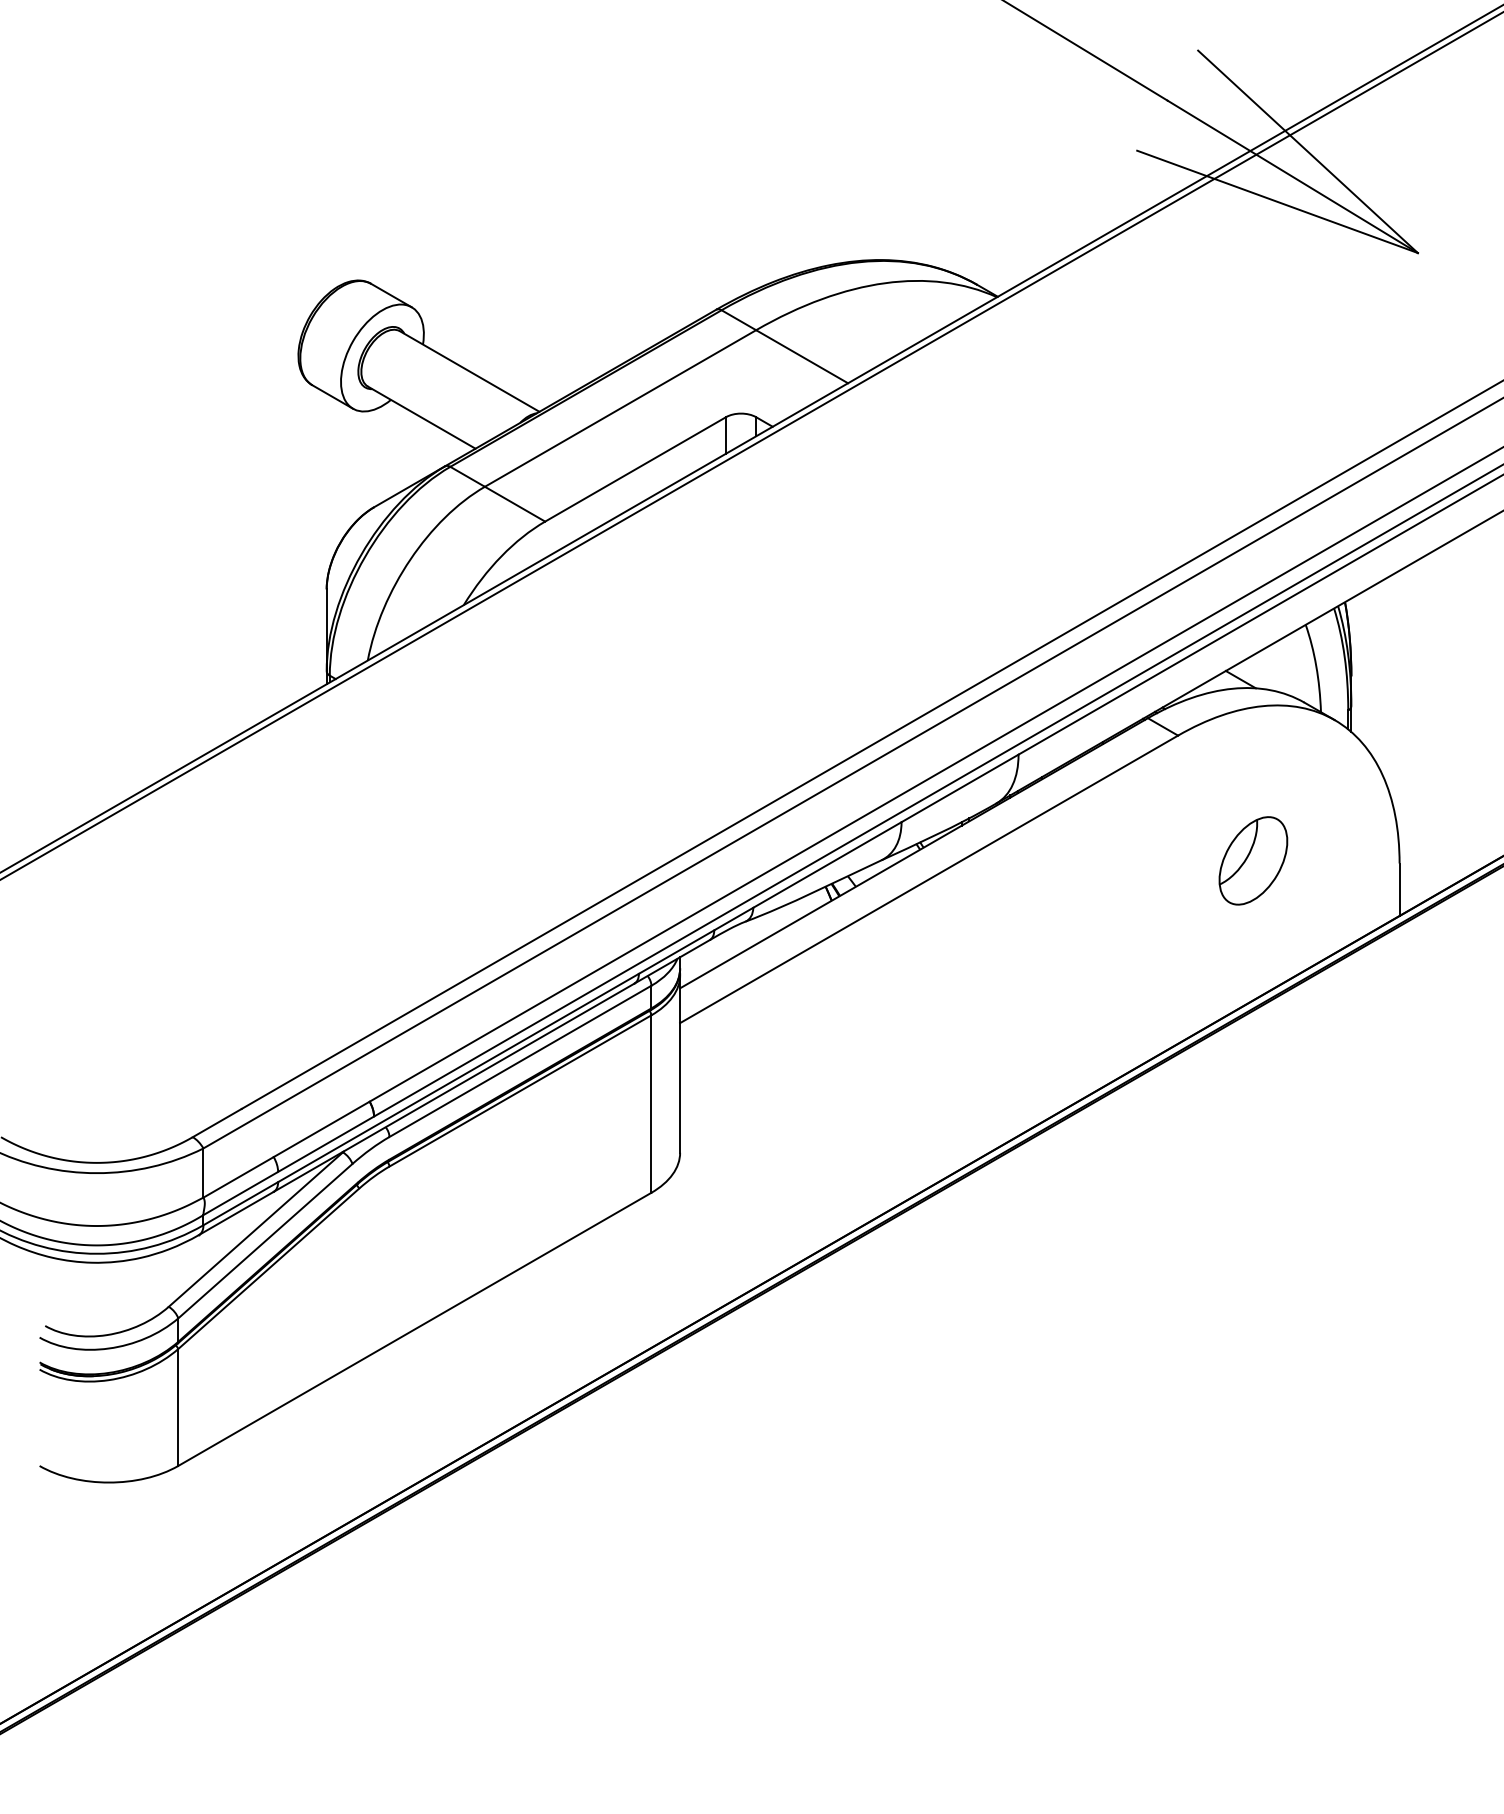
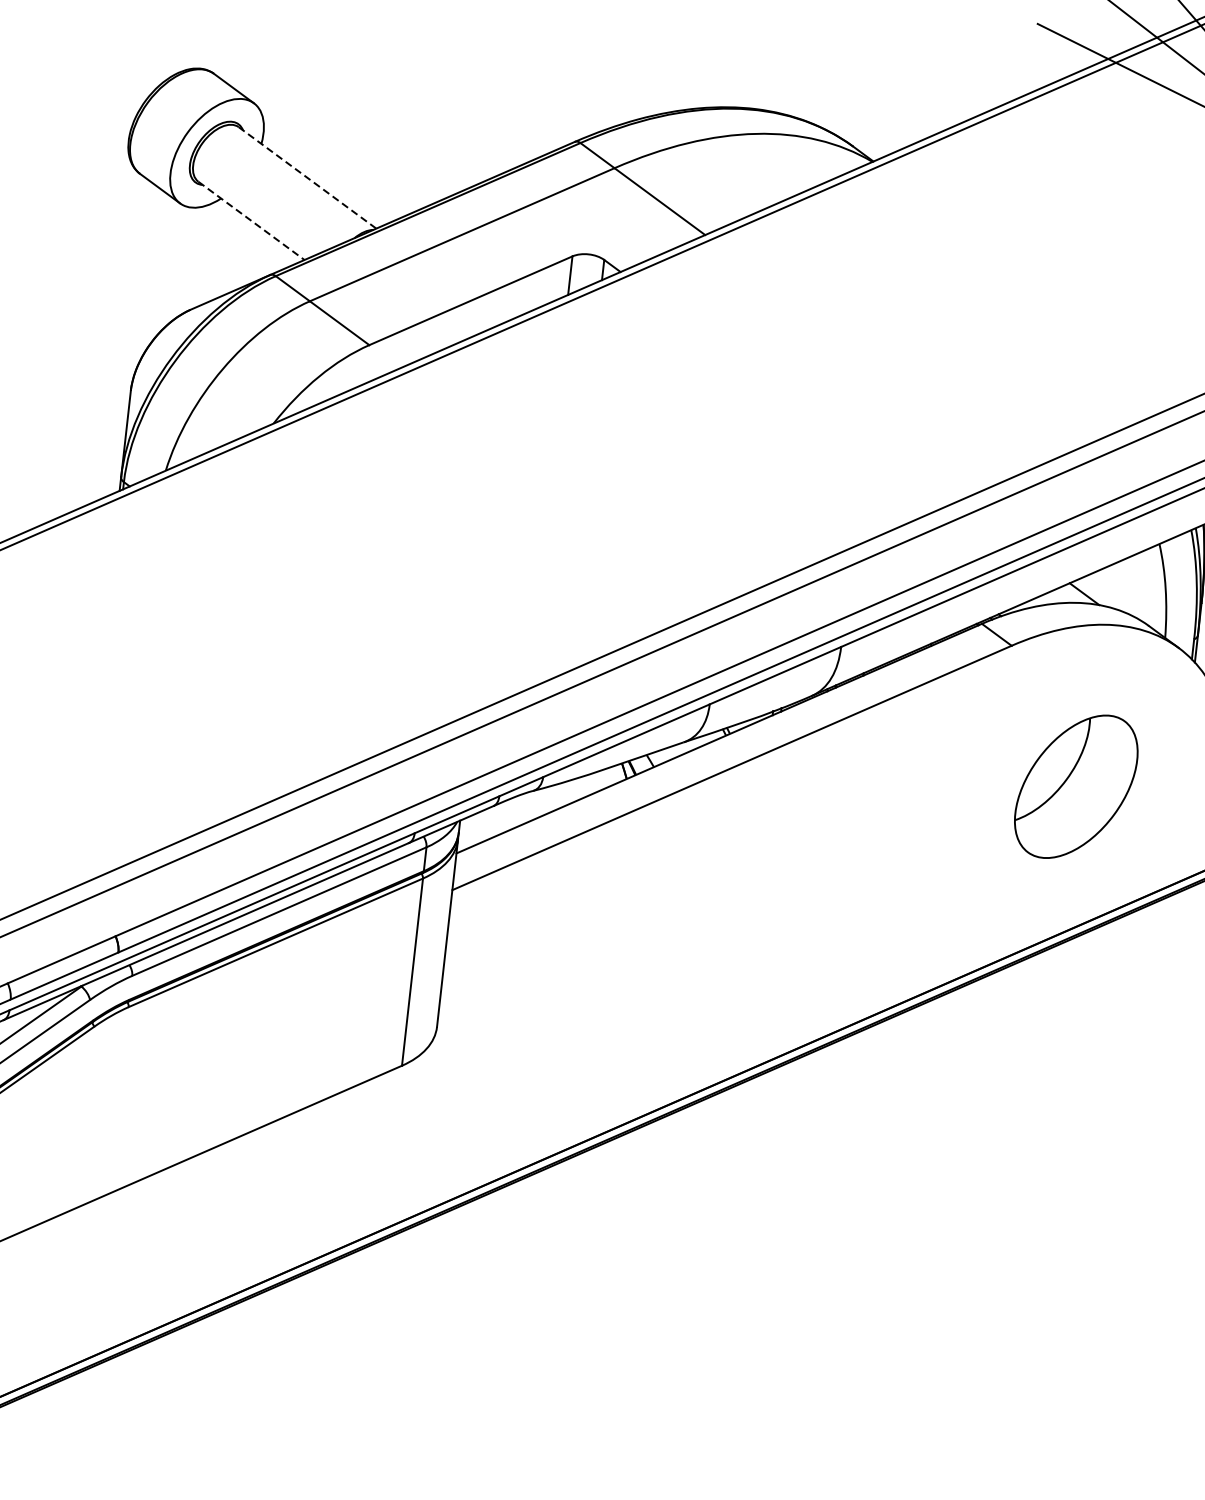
line: (469, 371) -> (307, 177), solid -> dashed
line: (422, 417) -> (252, 220), solid -> dashed
part: (1253, 860) -> (1076, 786), size x1.6

